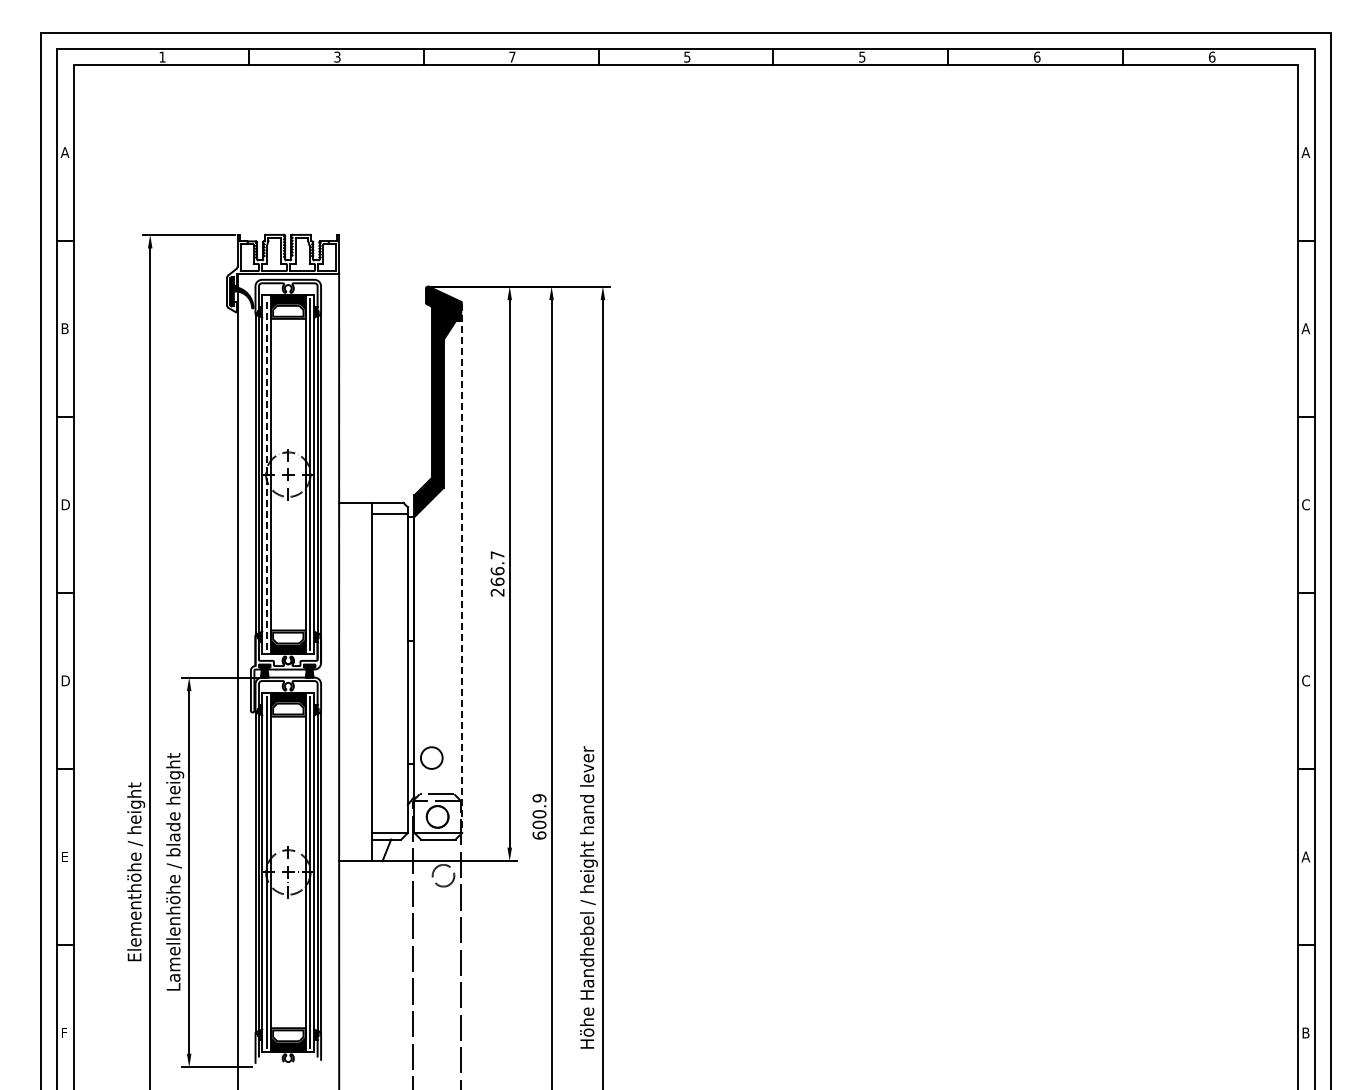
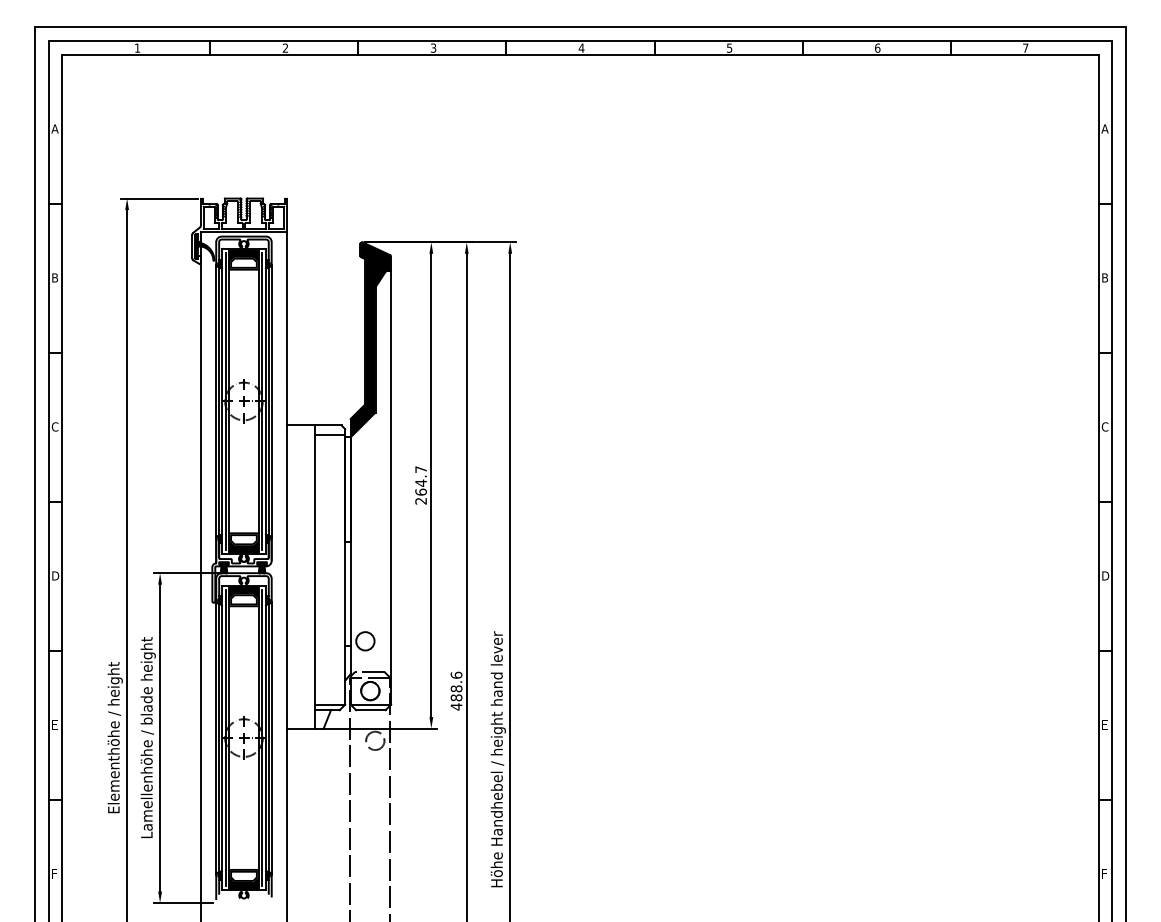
text: (512, 56) -> (433, 47), 7 -> 3
text: (686, 56) -> (580, 47), 5 -> 4
text: (1211, 56) -> (1025, 47), 6 -> 7
text: (337, 57) -> (285, 48), 3 -> 2
text: (1305, 328) -> (1104, 277), A -> B
line: (266, 474) -> (225, 401), dashed -> solid
text: (65, 504) -> (55, 426), D -> C
line: (462, 568) -> (391, 480), dashed -> solid
text: (497, 570) -> (420, 482), 266.7 -> 264.7
text: (1306, 680) -> (1105, 575), C -> D
text: (539, 816) -> (456, 690), 600.9 -> 488.6
text: (1305, 856) -> (1104, 724), A -> E
text: (1305, 1032) -> (1104, 873), B -> F

